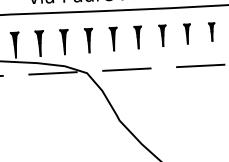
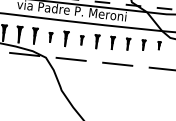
part: (139, 37) -> (82, 40), size x0.6
part: (89, 40) -> (50, 37), size x0.6

